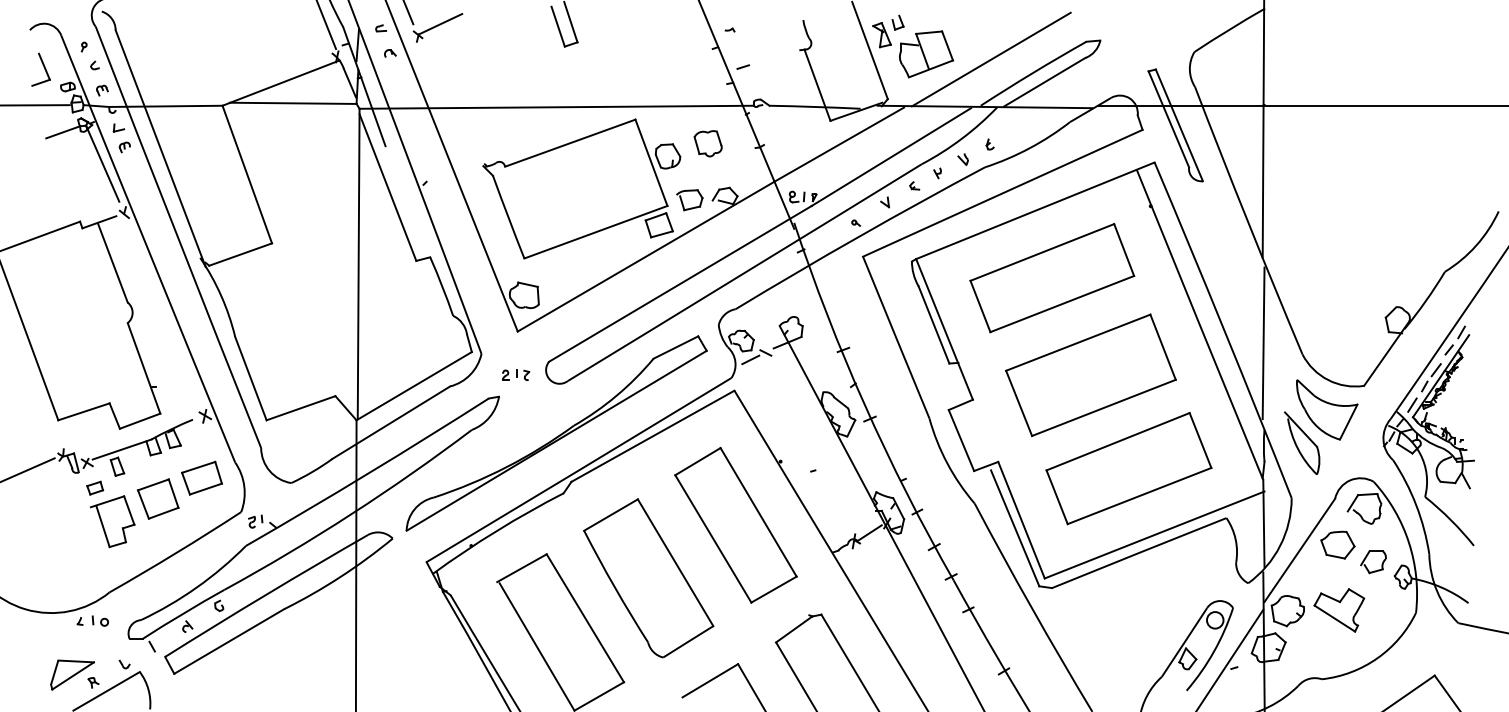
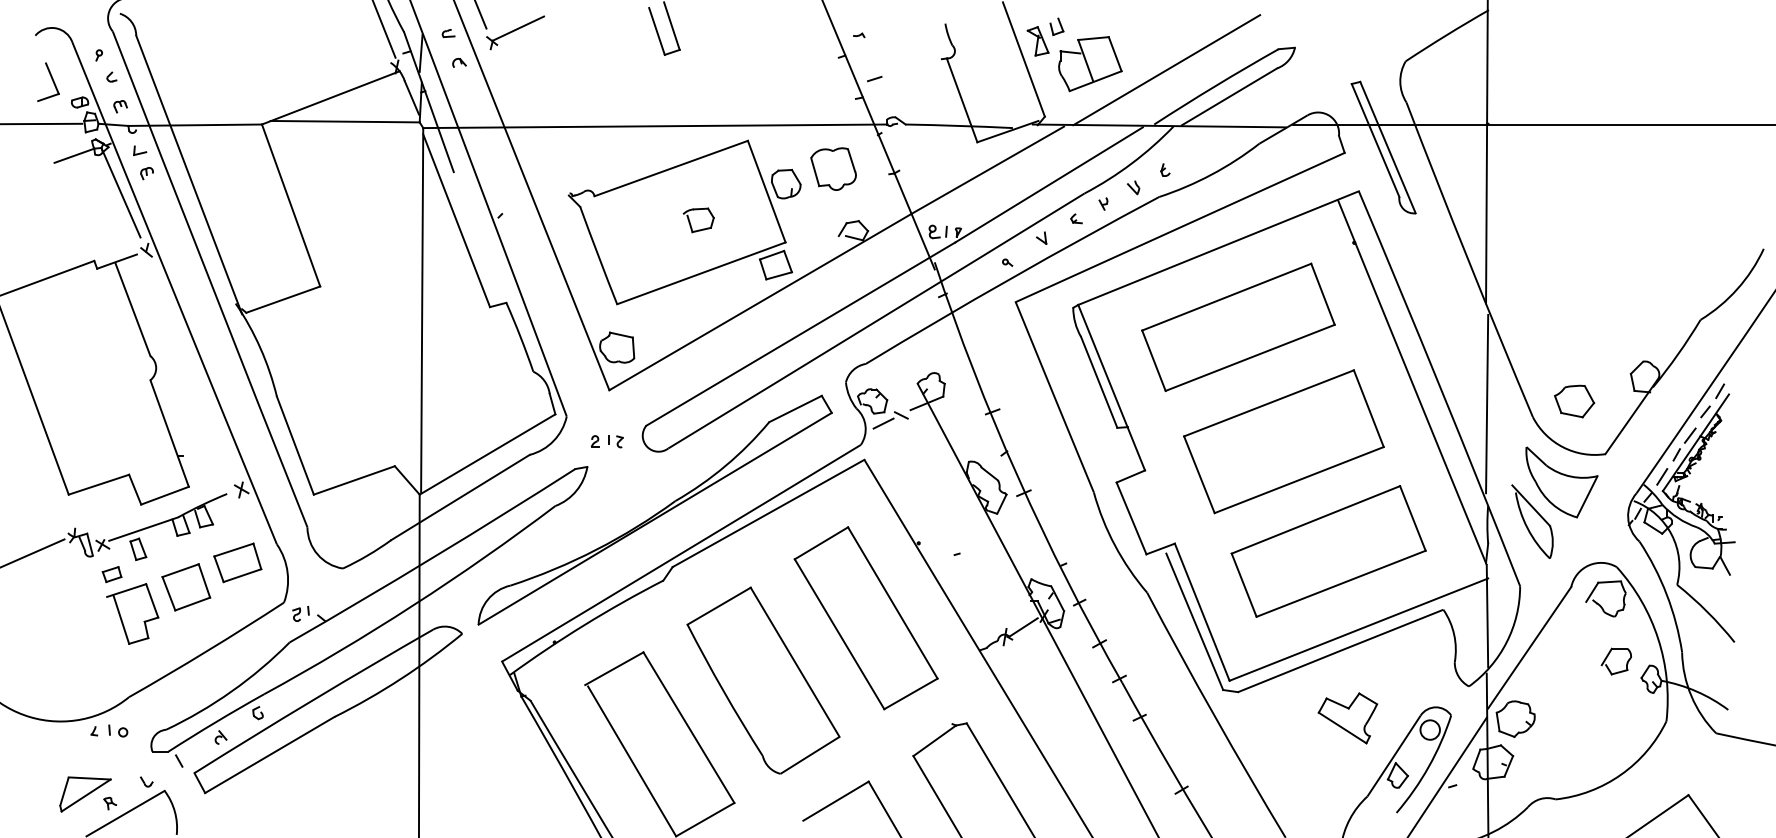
part: (707, 143) -> (832, 168), size x1.4
part: (689, 200) -> (698, 220), moved
part: (1337, 544) -> (1574, 400), moved
part: (1339, 610) -> (1348, 718), moved

